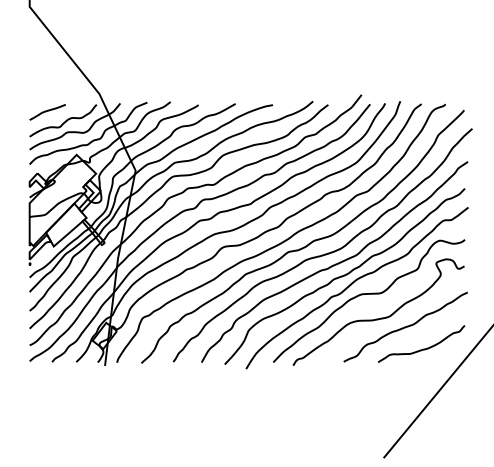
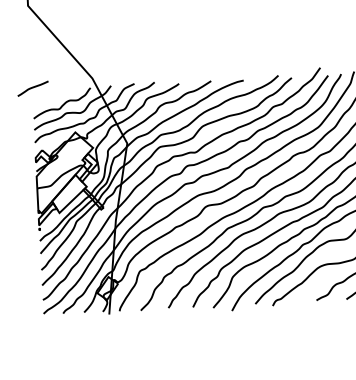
curve: (47, 111) -> (32, 88), moved

